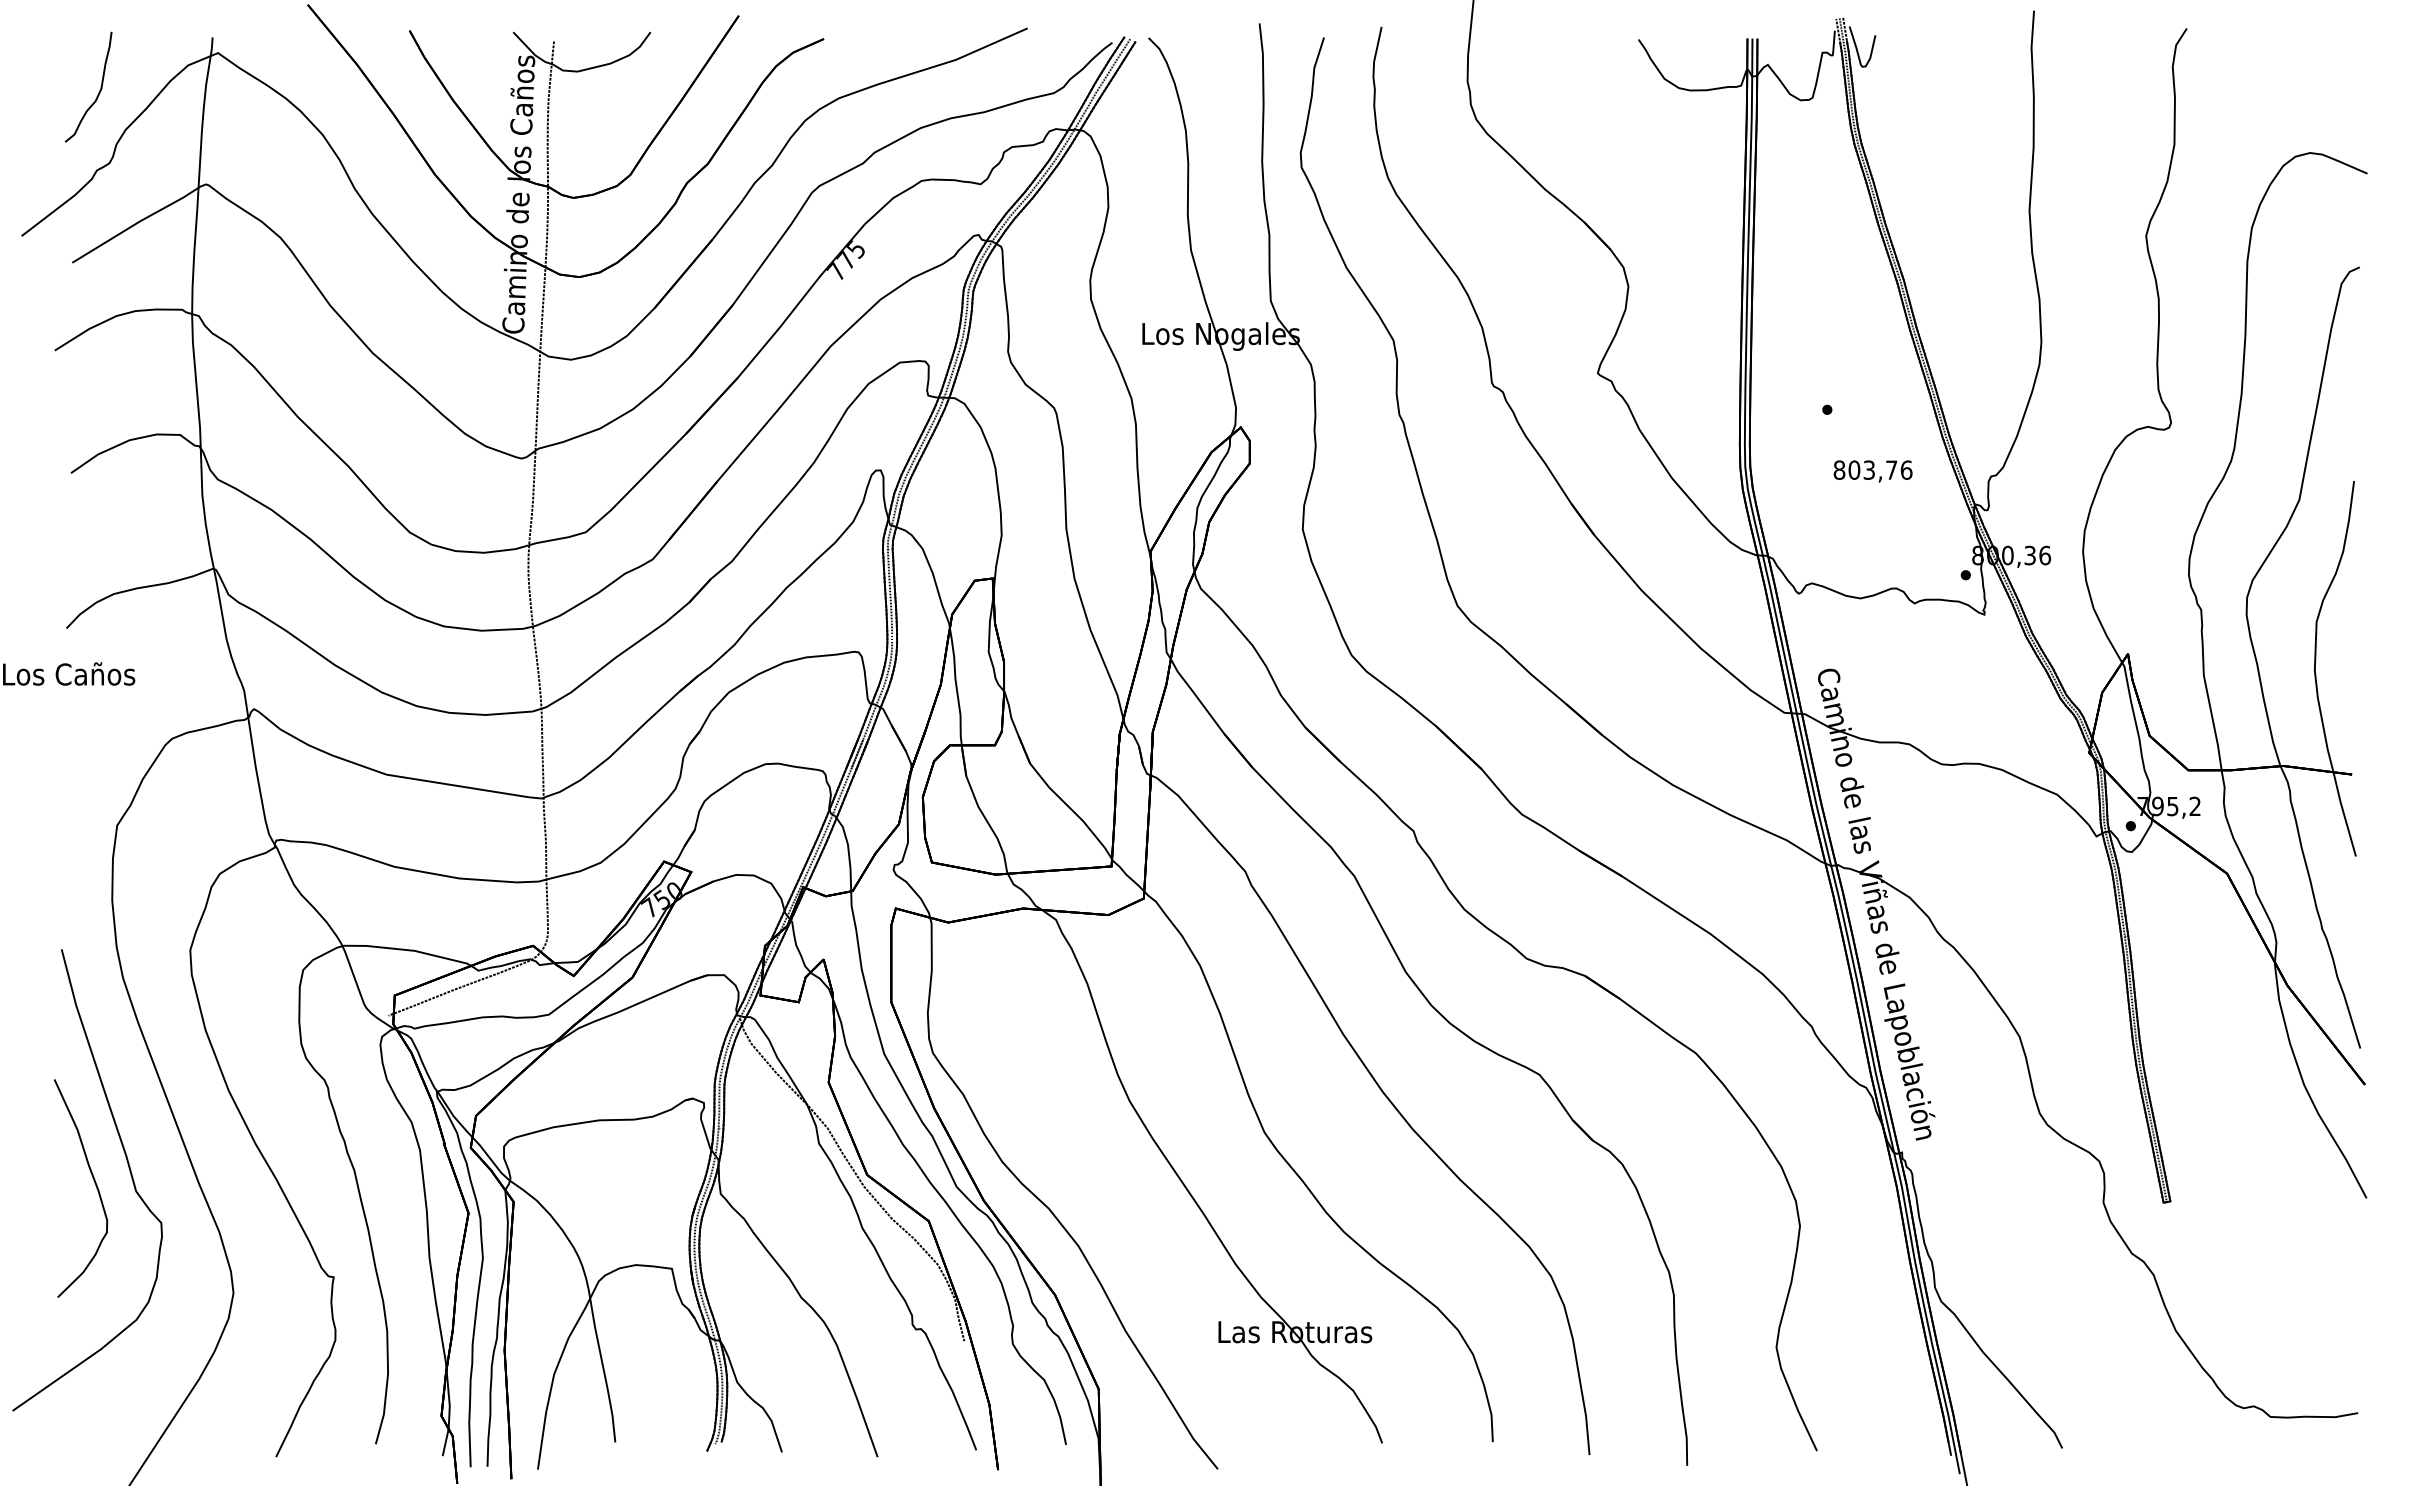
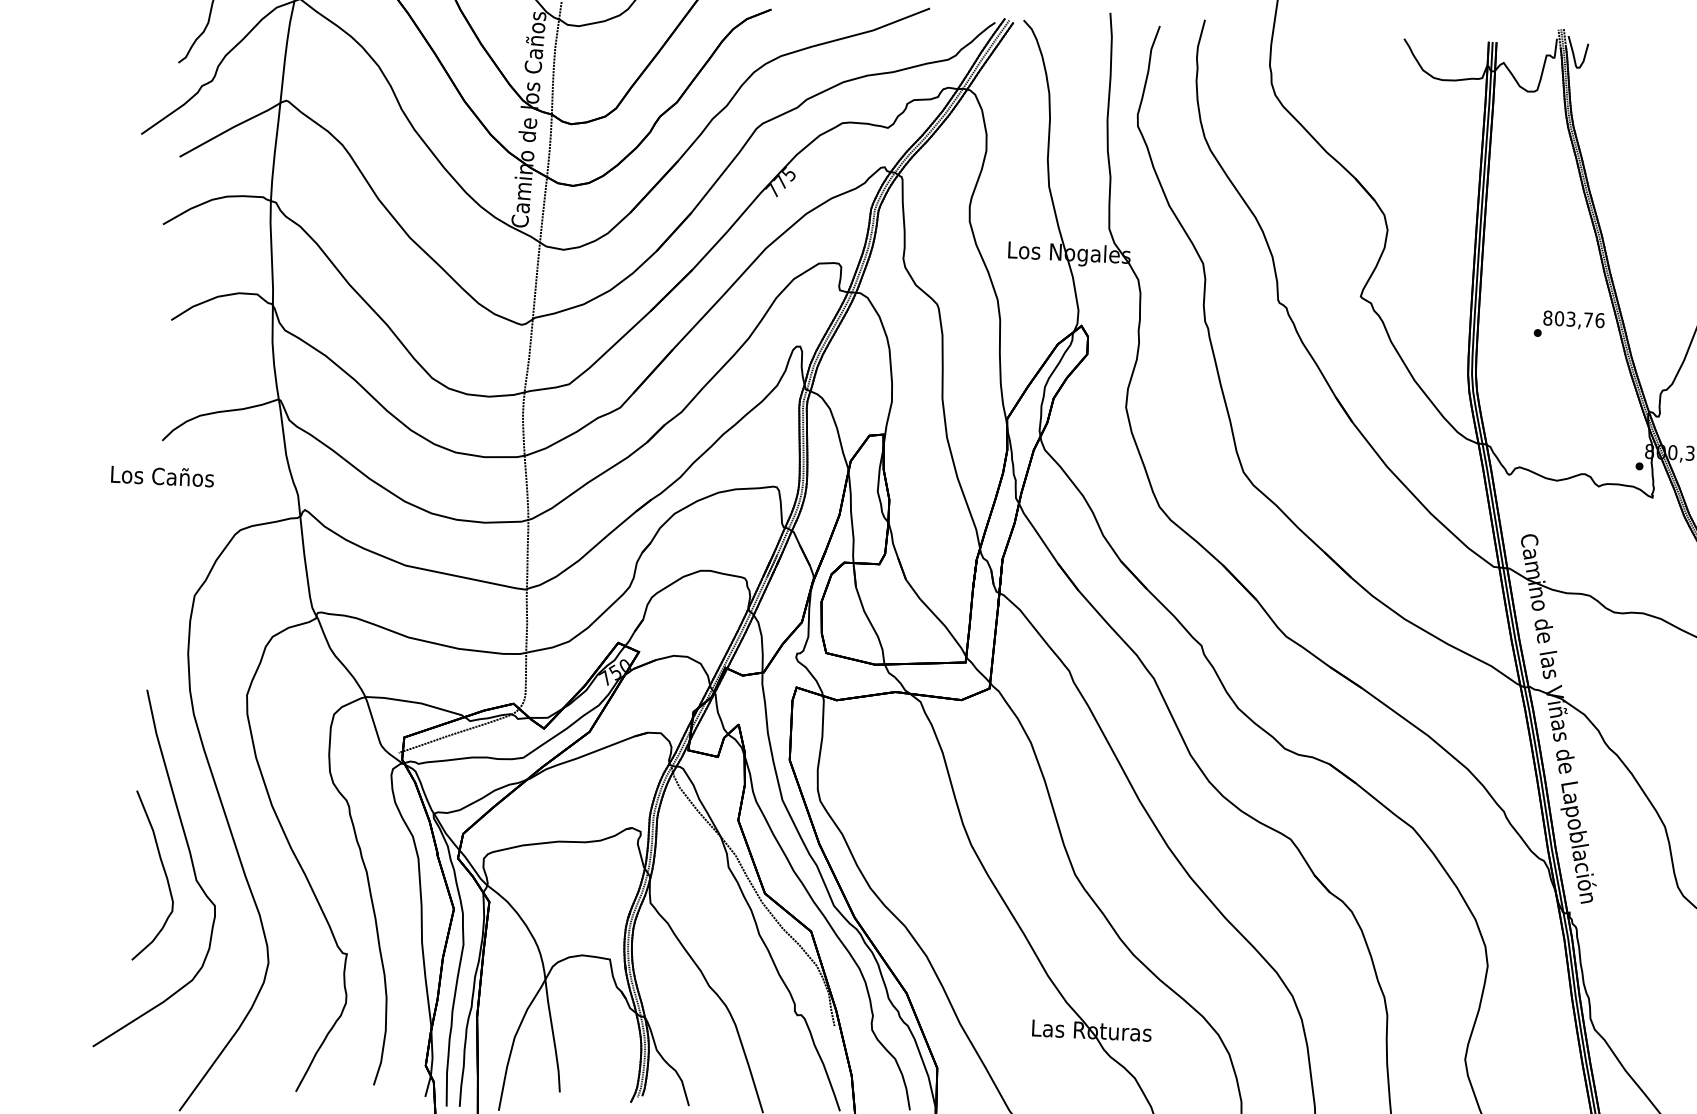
text: (1872, 471) -> (1573, 320), moved

